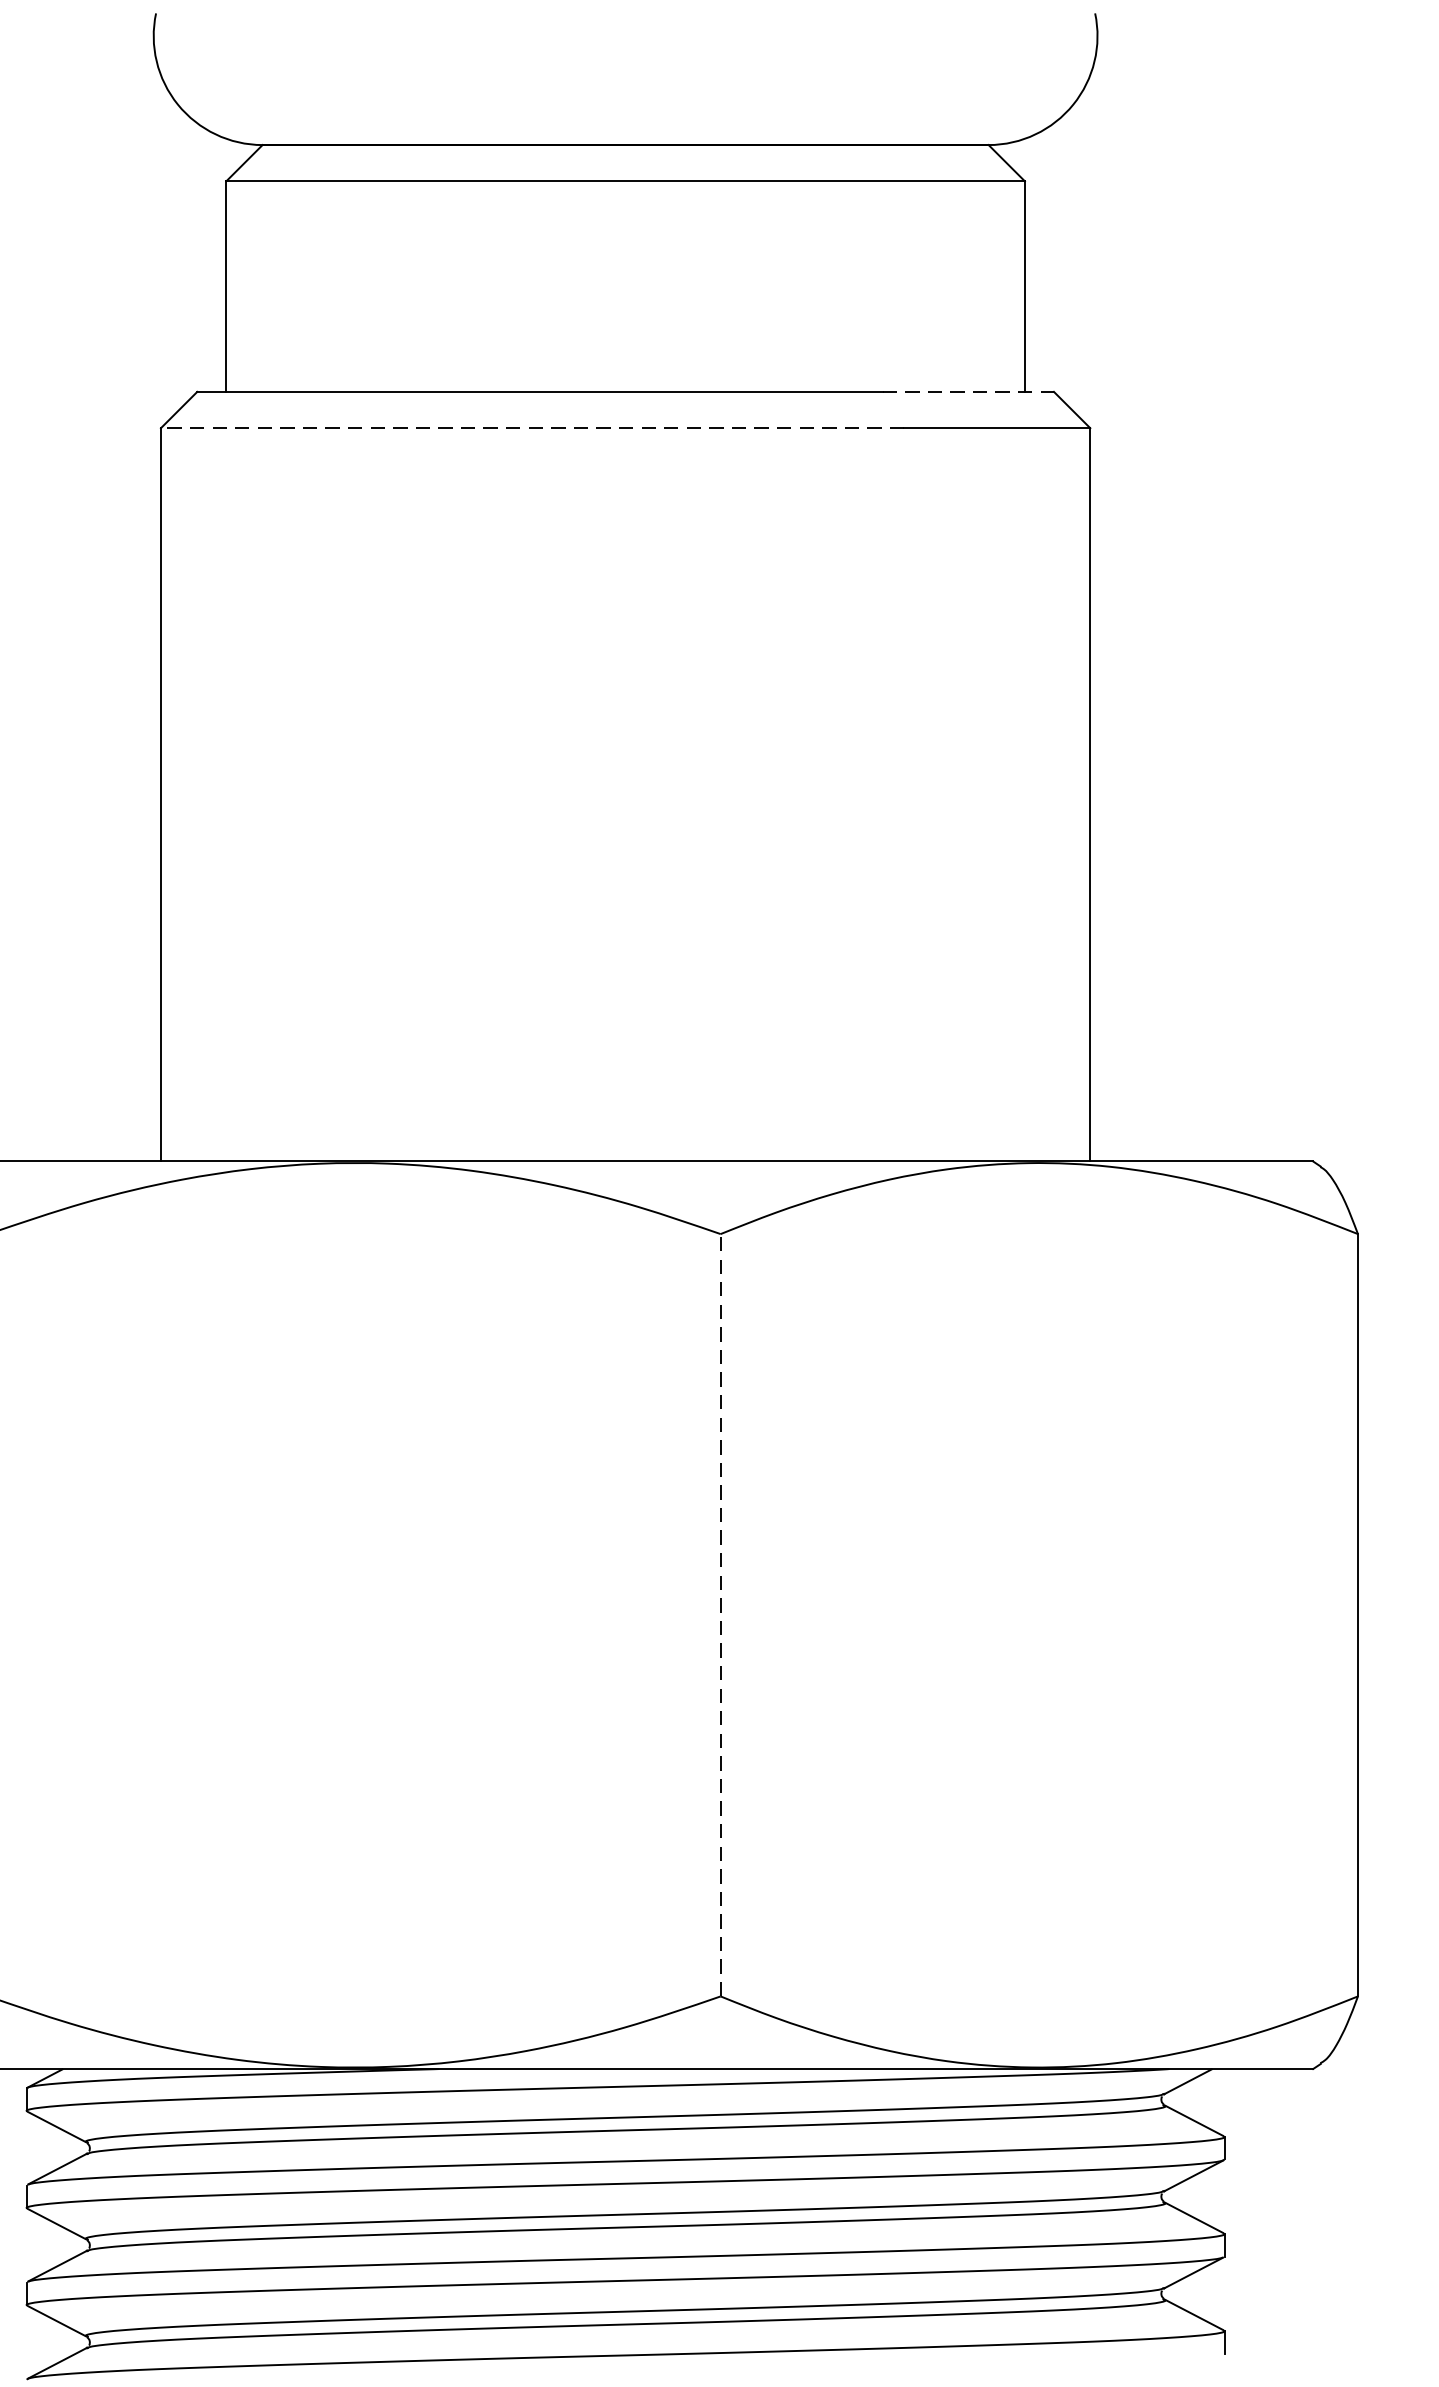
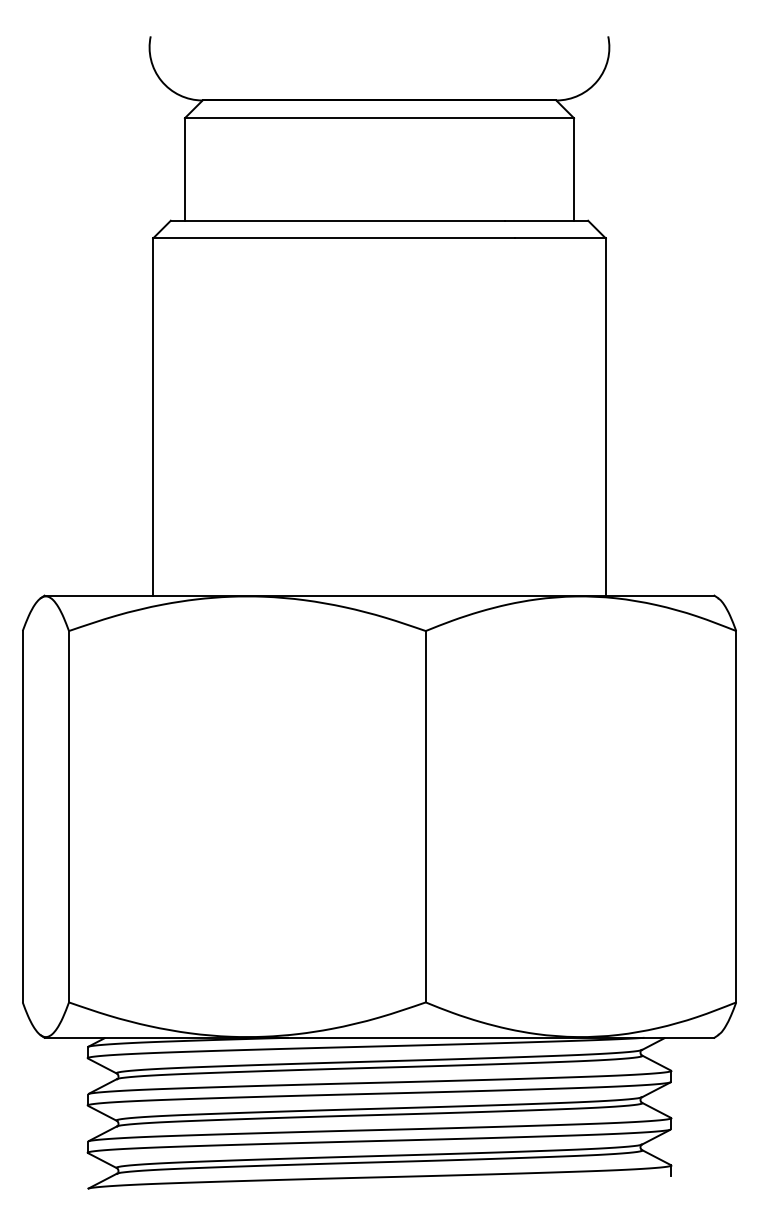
line: (968, 391) -> (546, 220), dashed -> solid
line: (531, 428) -> (333, 238), dashed -> solid
line: (720, 1614) -> (425, 816), dashed -> solid

